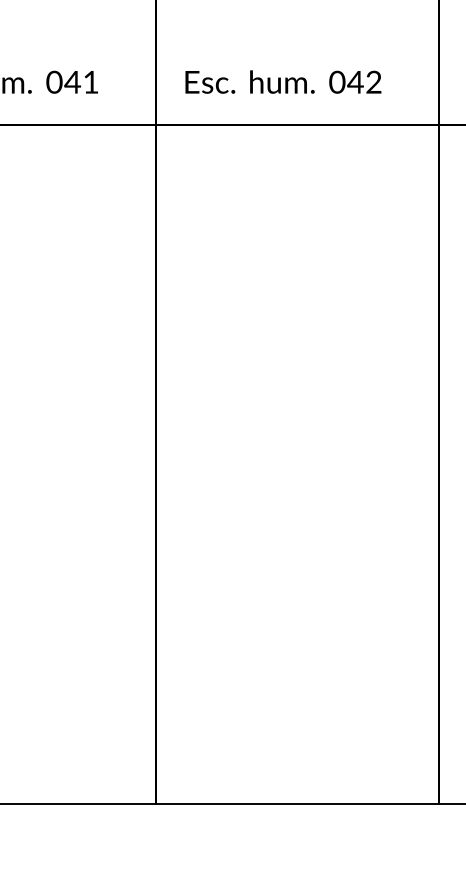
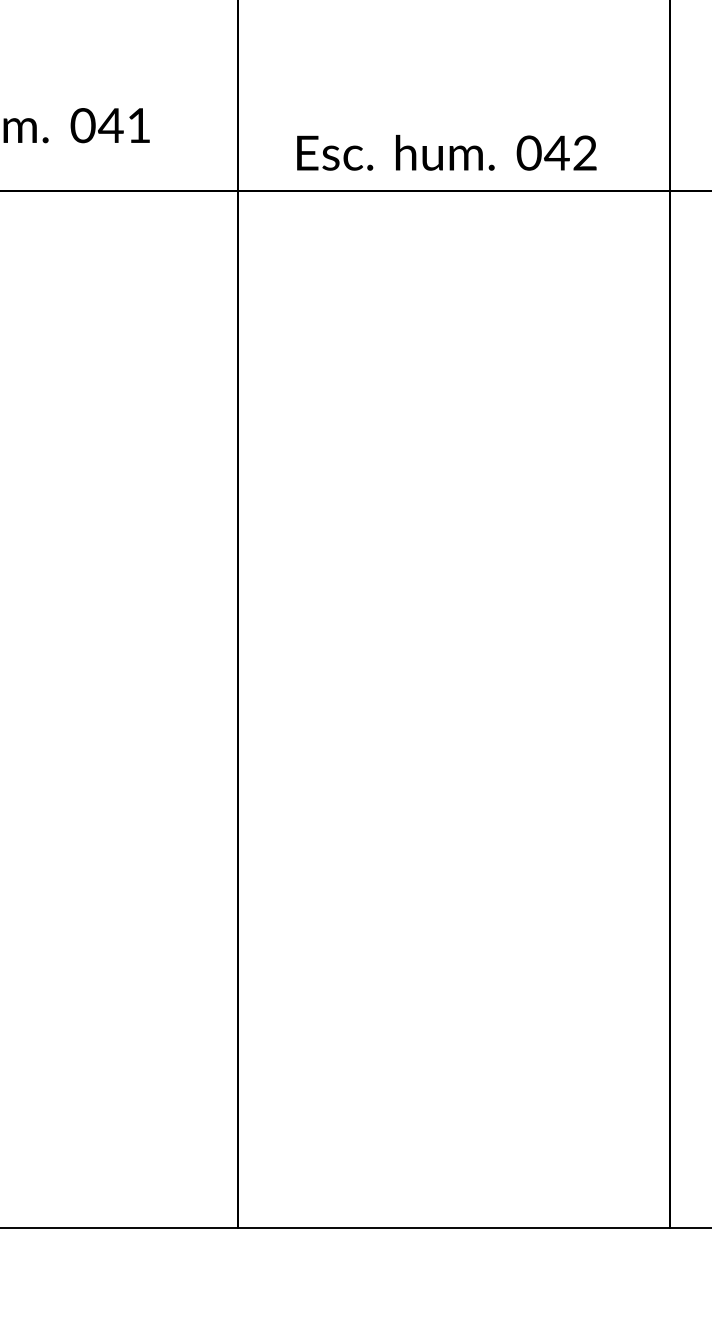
text: (283, 81) -> (446, 151), moved

